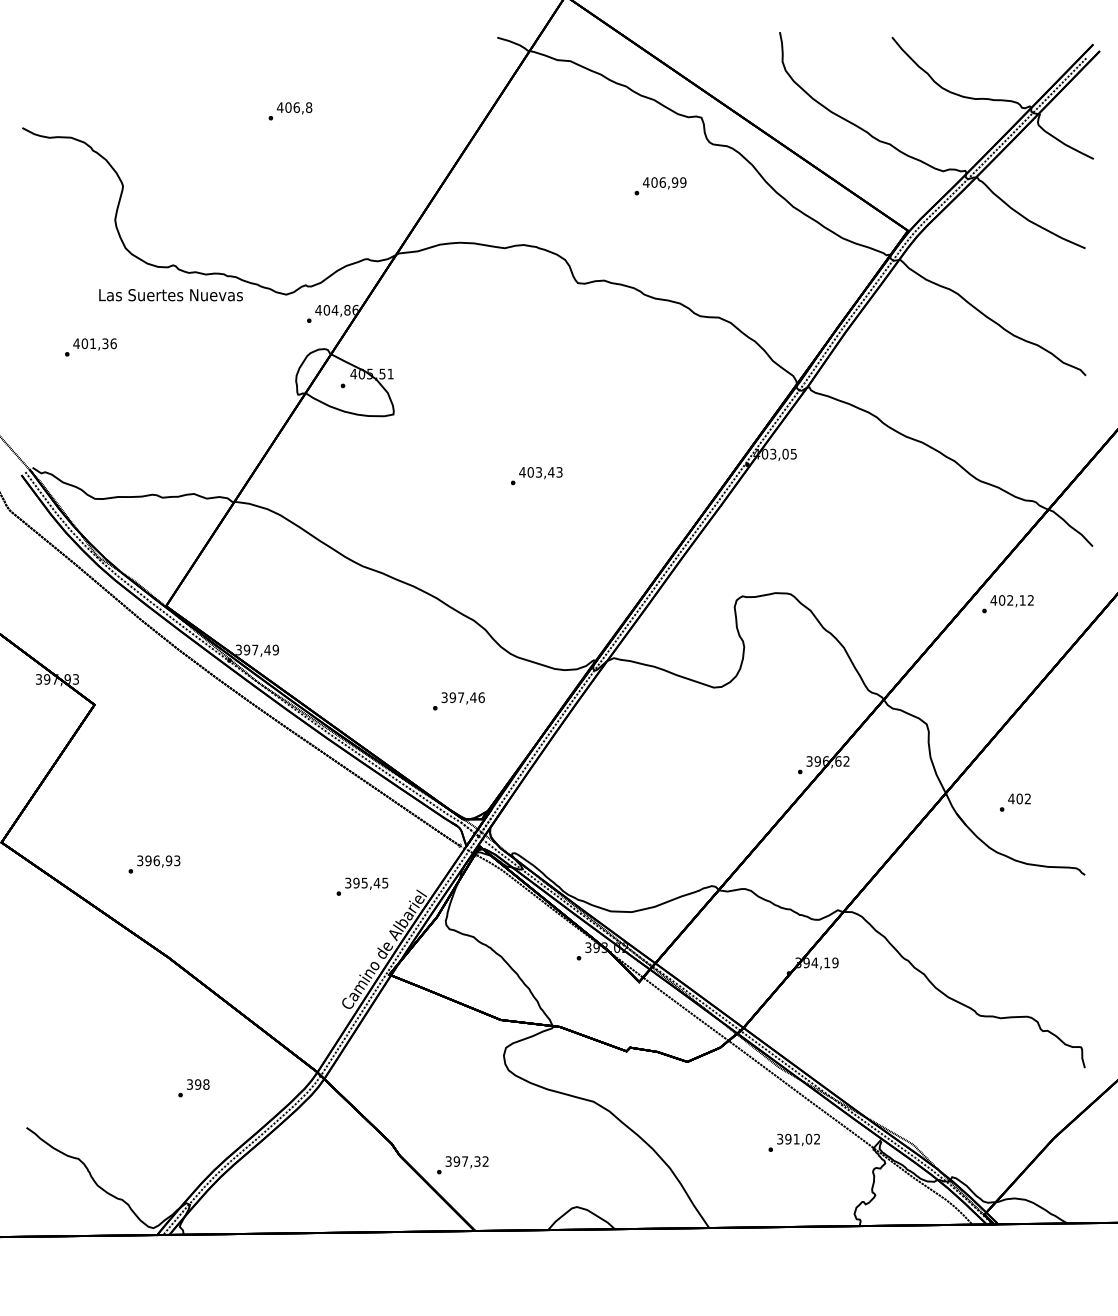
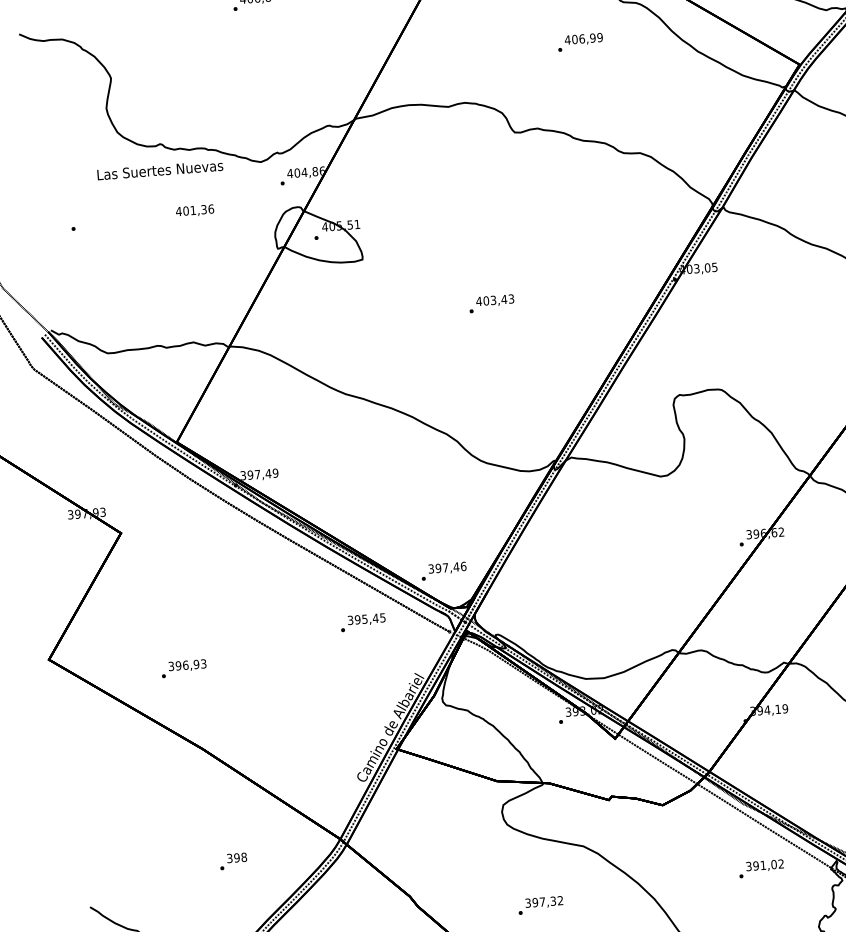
text: (94, 344) -> (194, 211), moved
text: (458, 701) -> (443, 571), moved
text: (362, 886) -> (363, 622), moved
text: (462, 1165) -> (540, 905), moved

